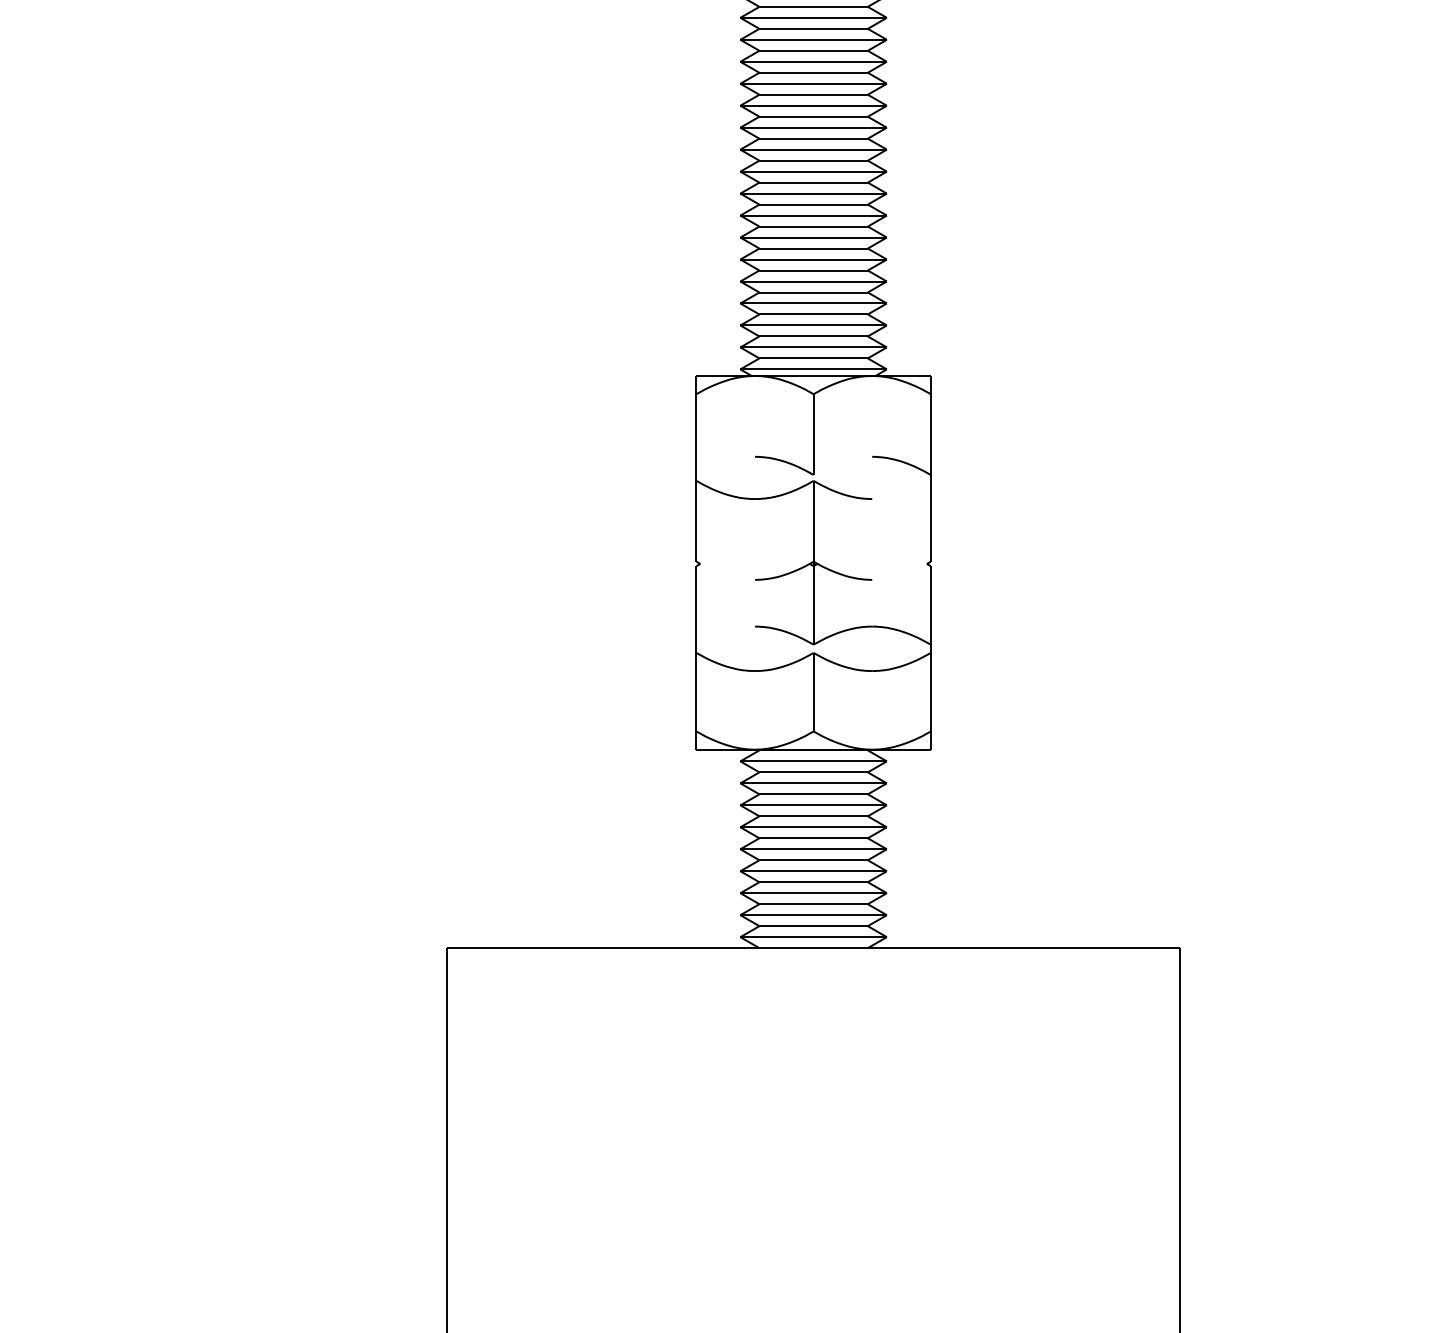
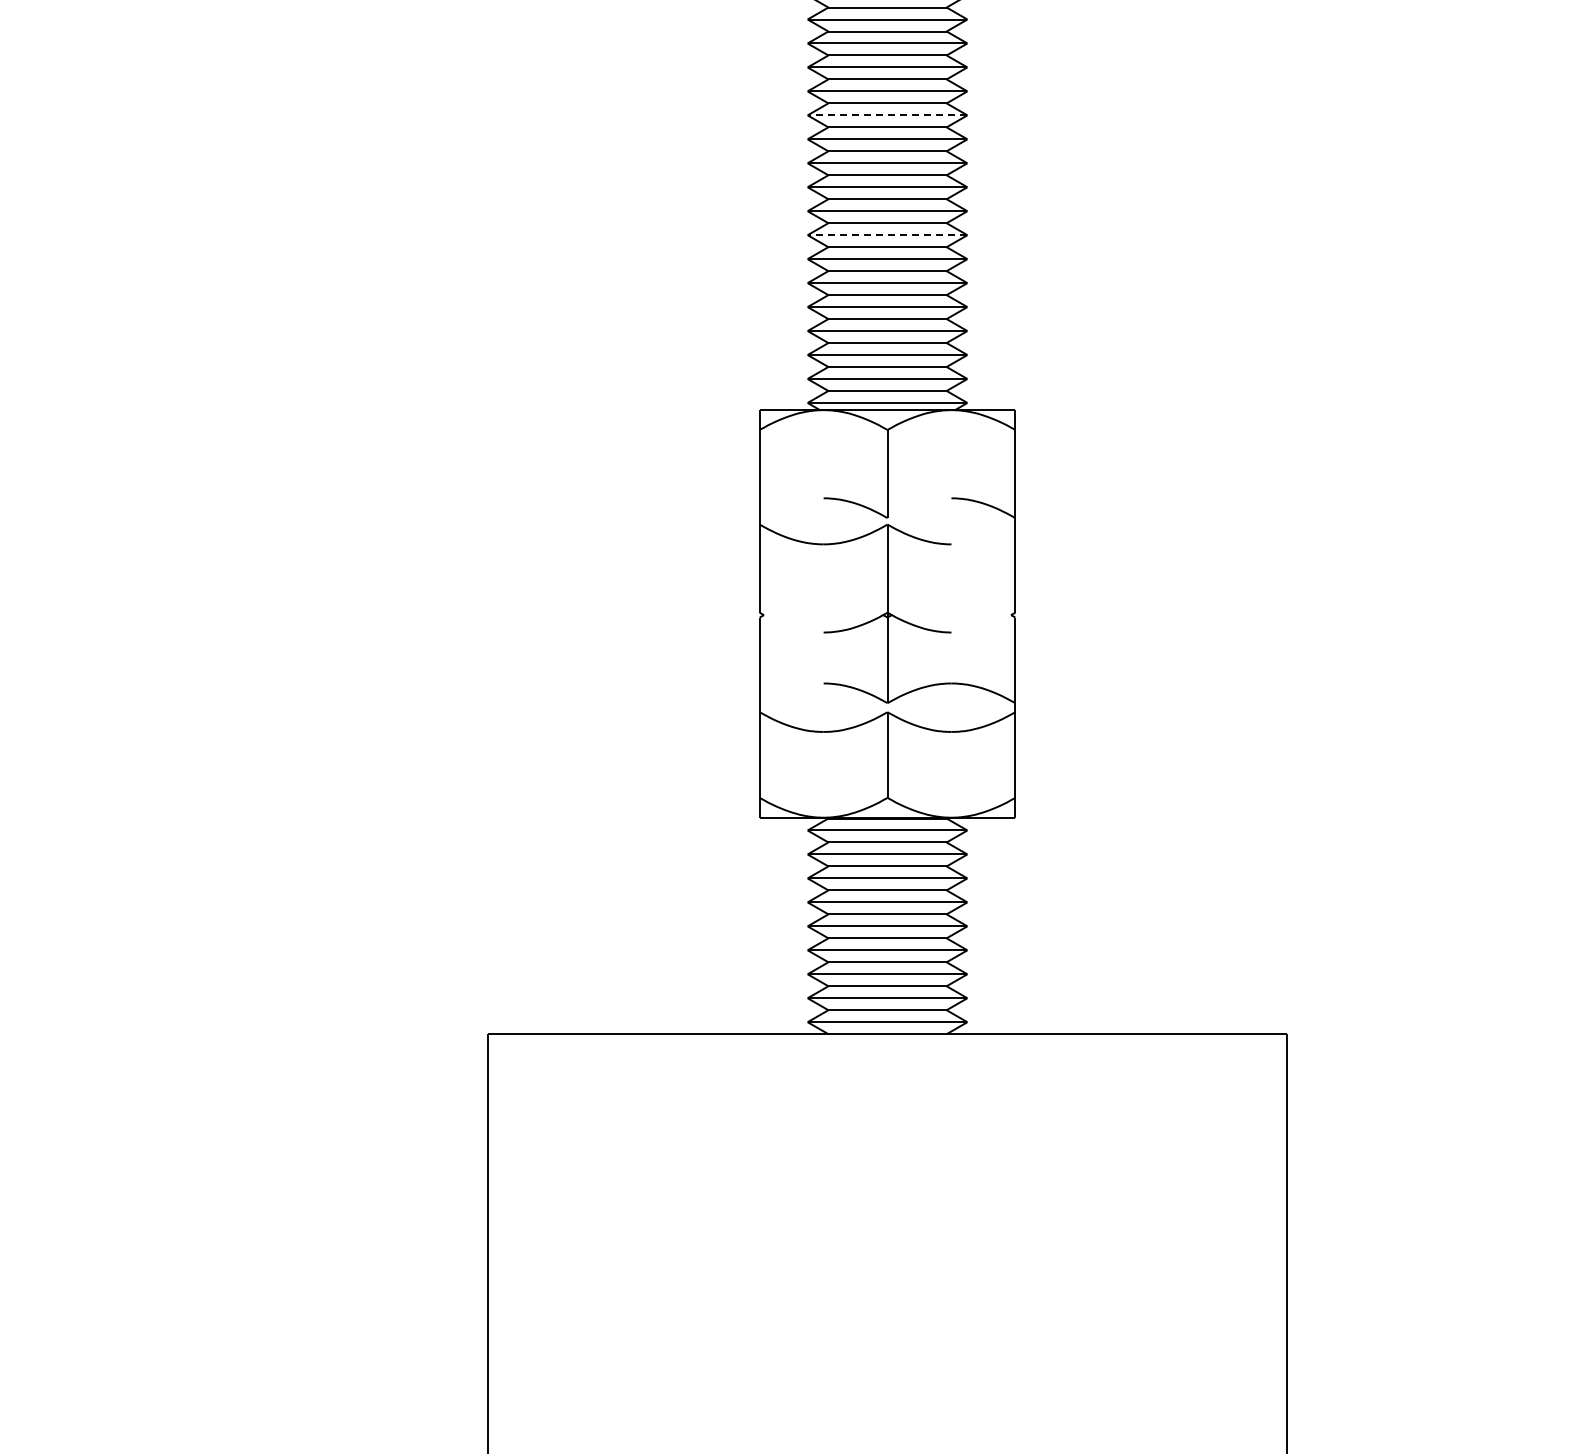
line: (813, 105) -> (887, 115), solid -> dashed
line: (813, 215) -> (887, 235), solid -> dashed

